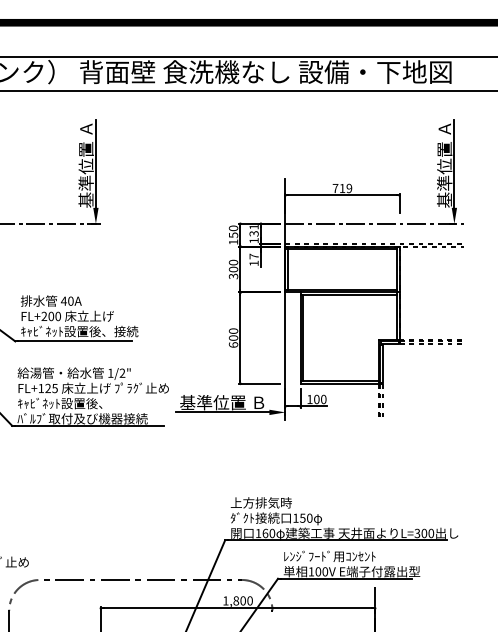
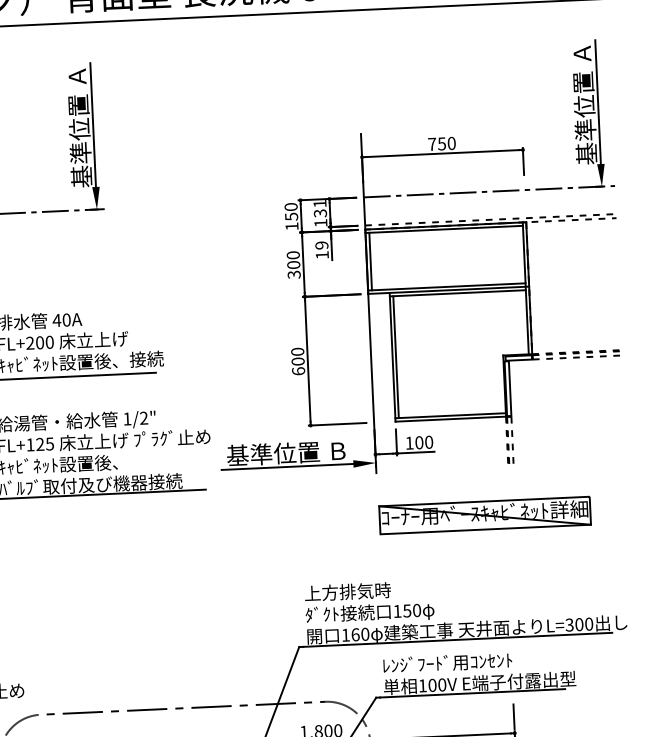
text: (345, 188) -> (446, 143), 719 -> 750
text: (253, 256) -> (321, 245), 17 -> 19
part: (360, 452) -> (484, 514), added

